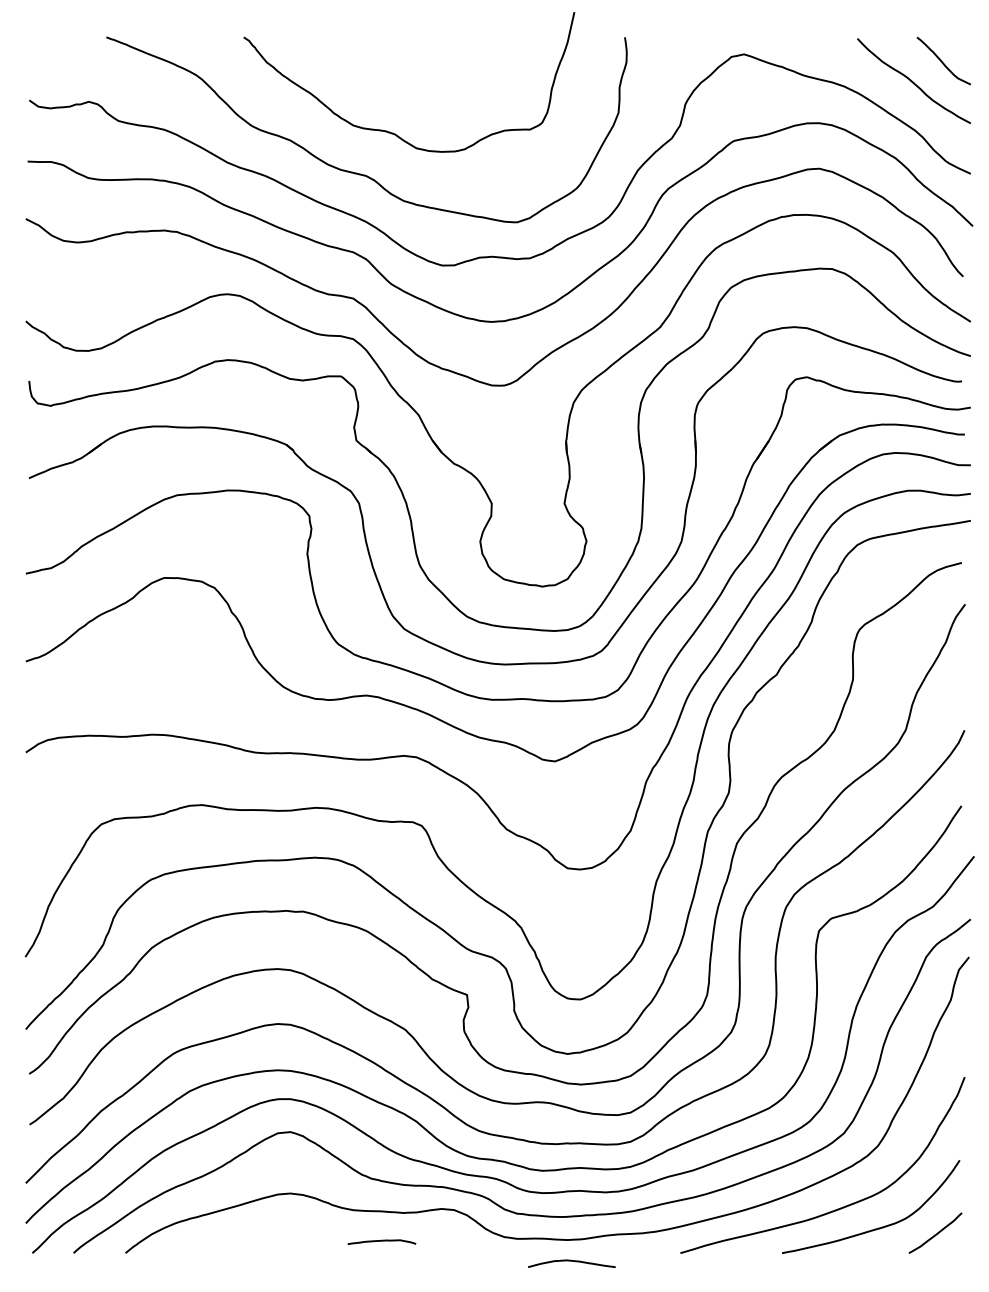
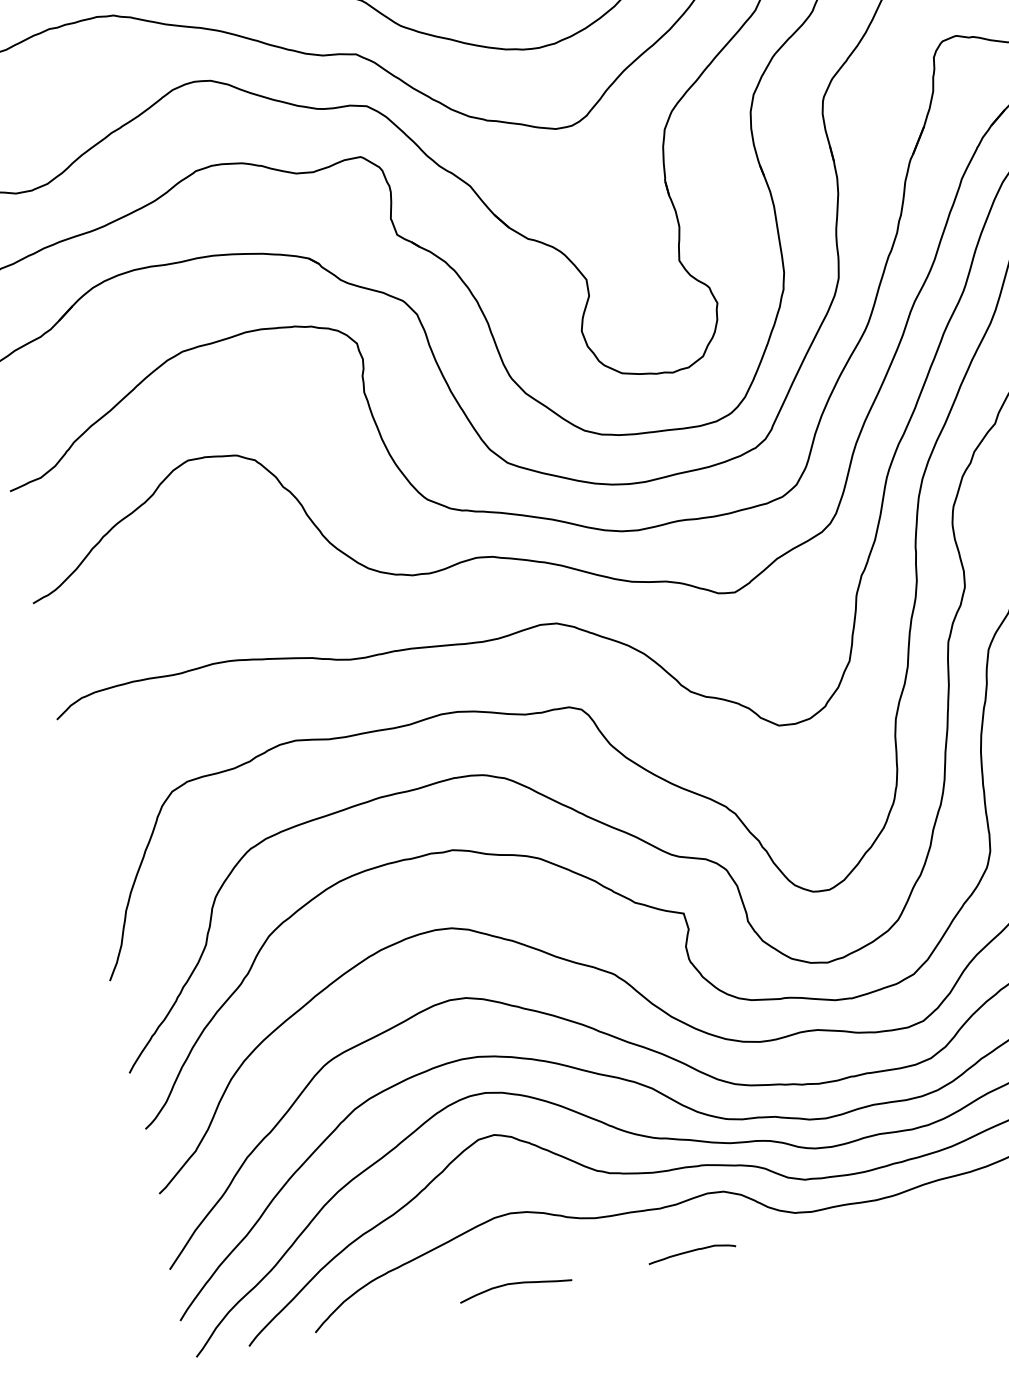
curve: (381, 1241) -> (691, 1252), moved
curve: (571, 1261) -> (514, 1284), moved

